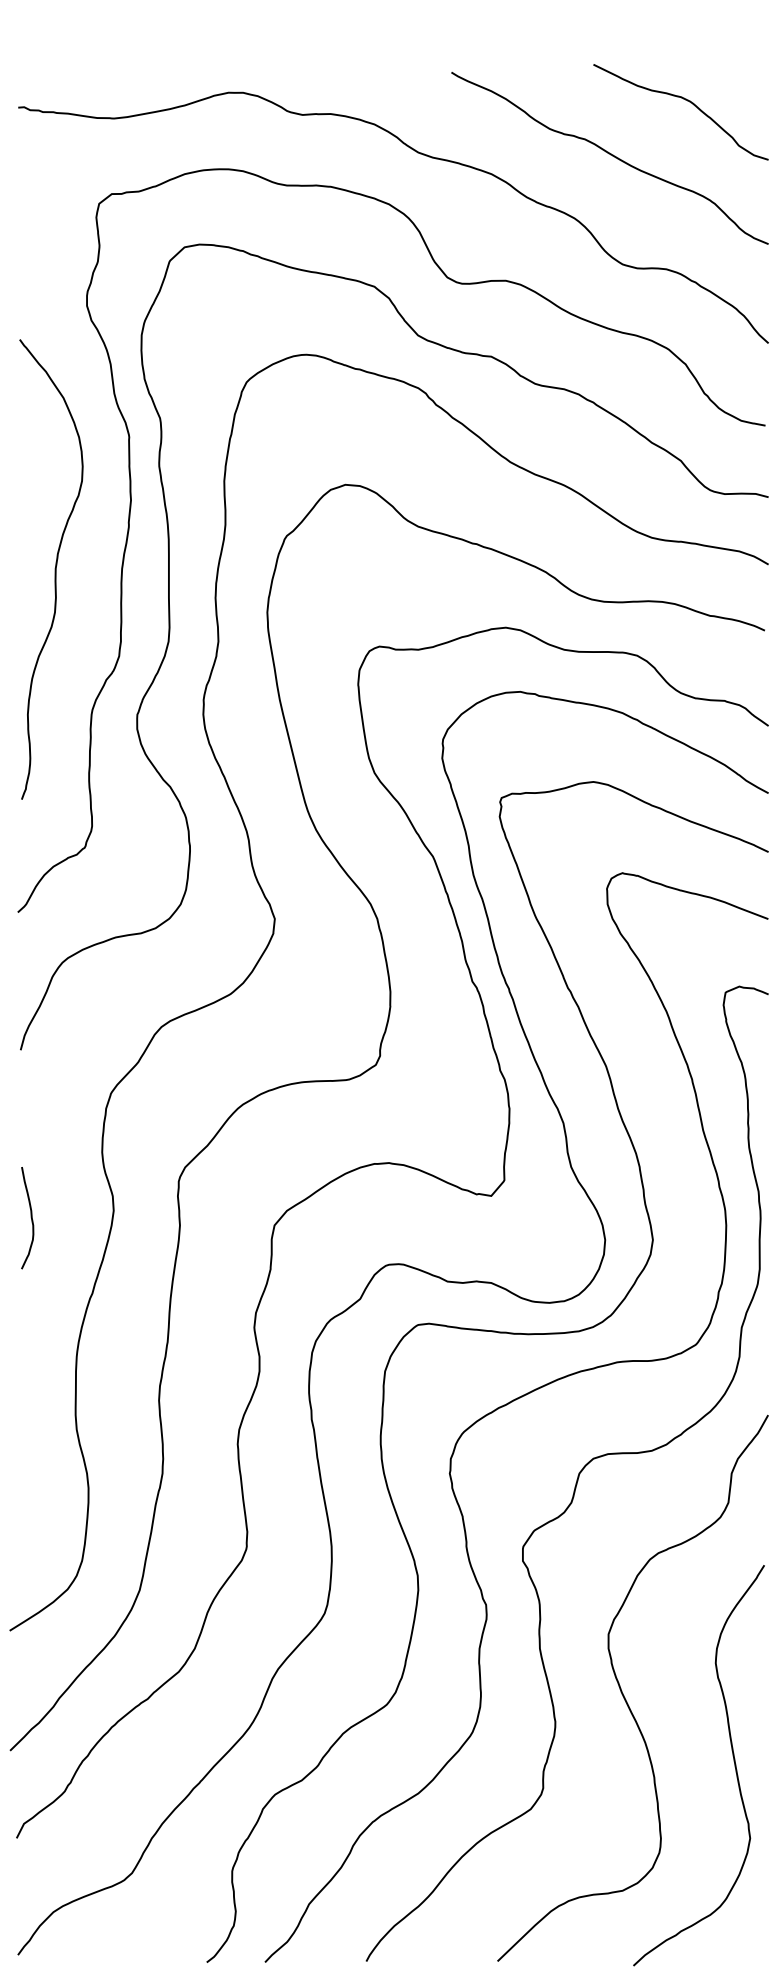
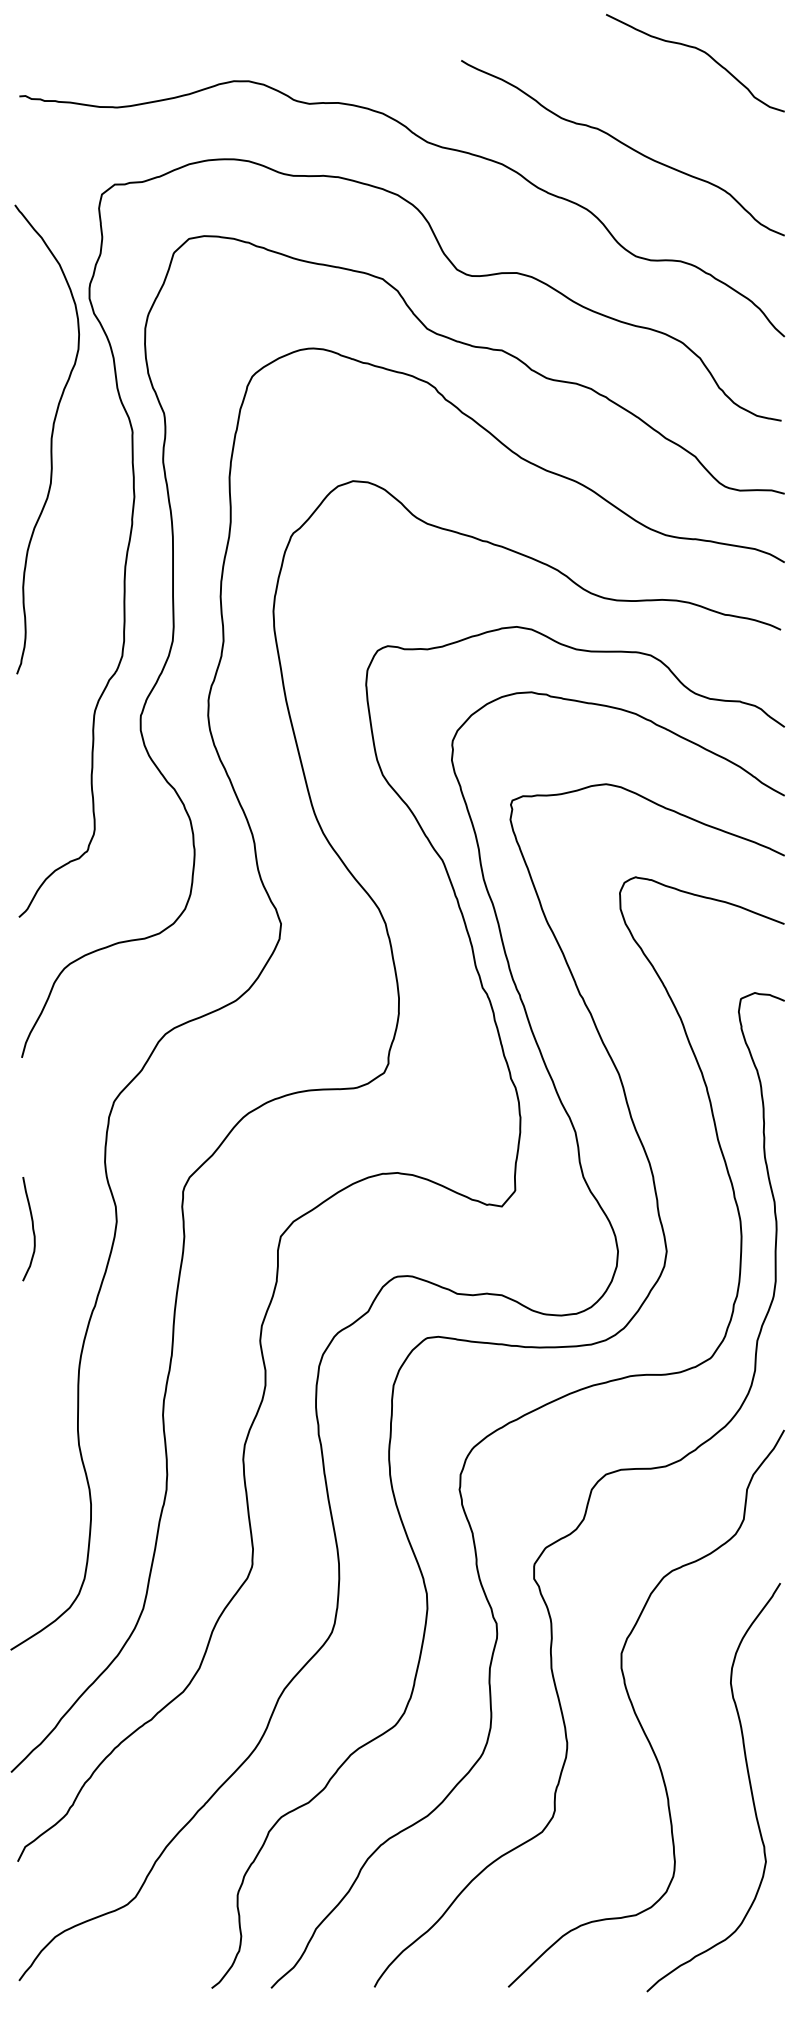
curve: (686, 100) -> (700, 51), moved
curve: (54, 569) -> (50, 439), moved

